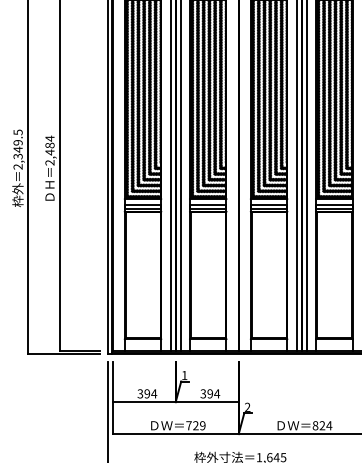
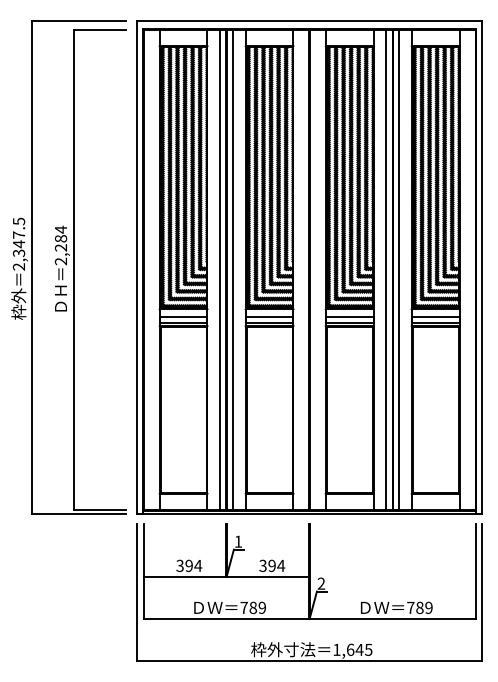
text: (17, 142) -> (18, 234), 2,349.5 -> 2,347.5
text: (49, 152) -> (60, 247), 2,484 -> 2,284
text: (195, 425) -> (252, 607), 729 -> 789
text: (322, 425) -> (419, 607), 824 -> 789

